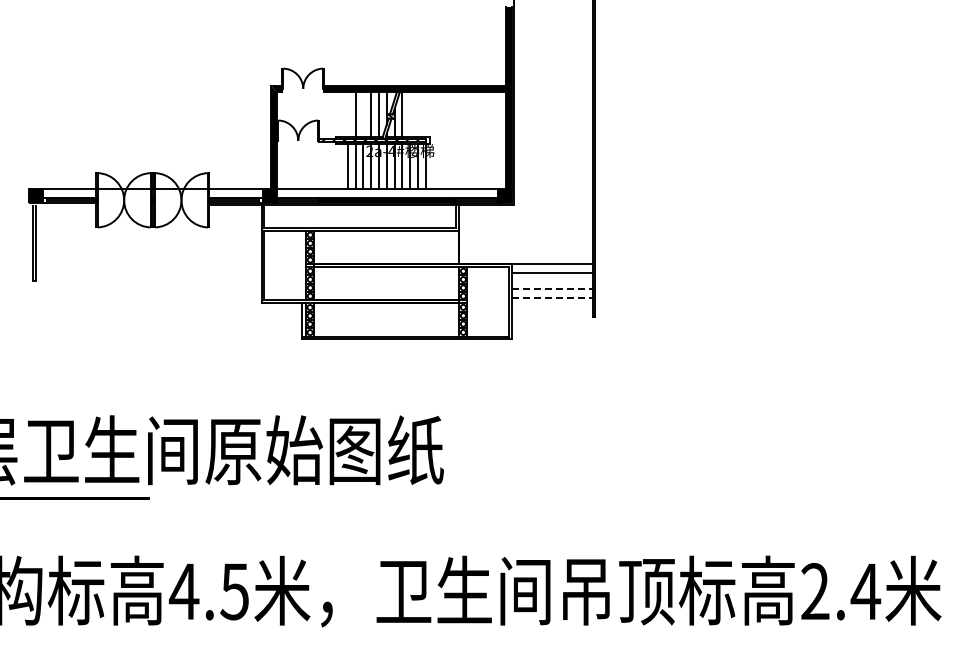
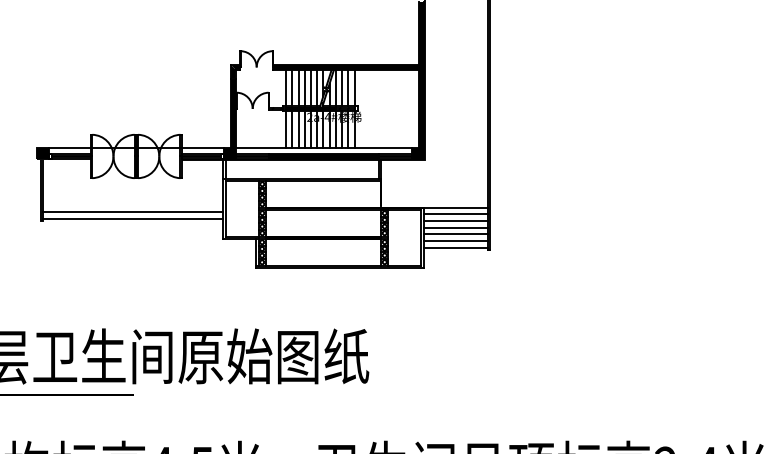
line: (339, 114) -> (285, 87), added
line: (347, 114) -> (292, 87), added
line: (363, 114) -> (304, 87), added
line: (410, 114) -> (342, 87), added
line: (417, 114) -> (348, 87), added
line: (425, 114) -> (354, 87), added
line: (339, 166) -> (285, 129), added
line: (148, 269) -> (132, 211), added
line: (148, 278) -> (132, 219), added
line: (551, 281) -> (455, 221), added
line: (552, 289) -> (456, 227), dashed -> solid
line: (552, 297) -> (456, 234), dashed -> solid
line: (551, 306) -> (455, 241), added
line: (551, 314) -> (455, 247), added

